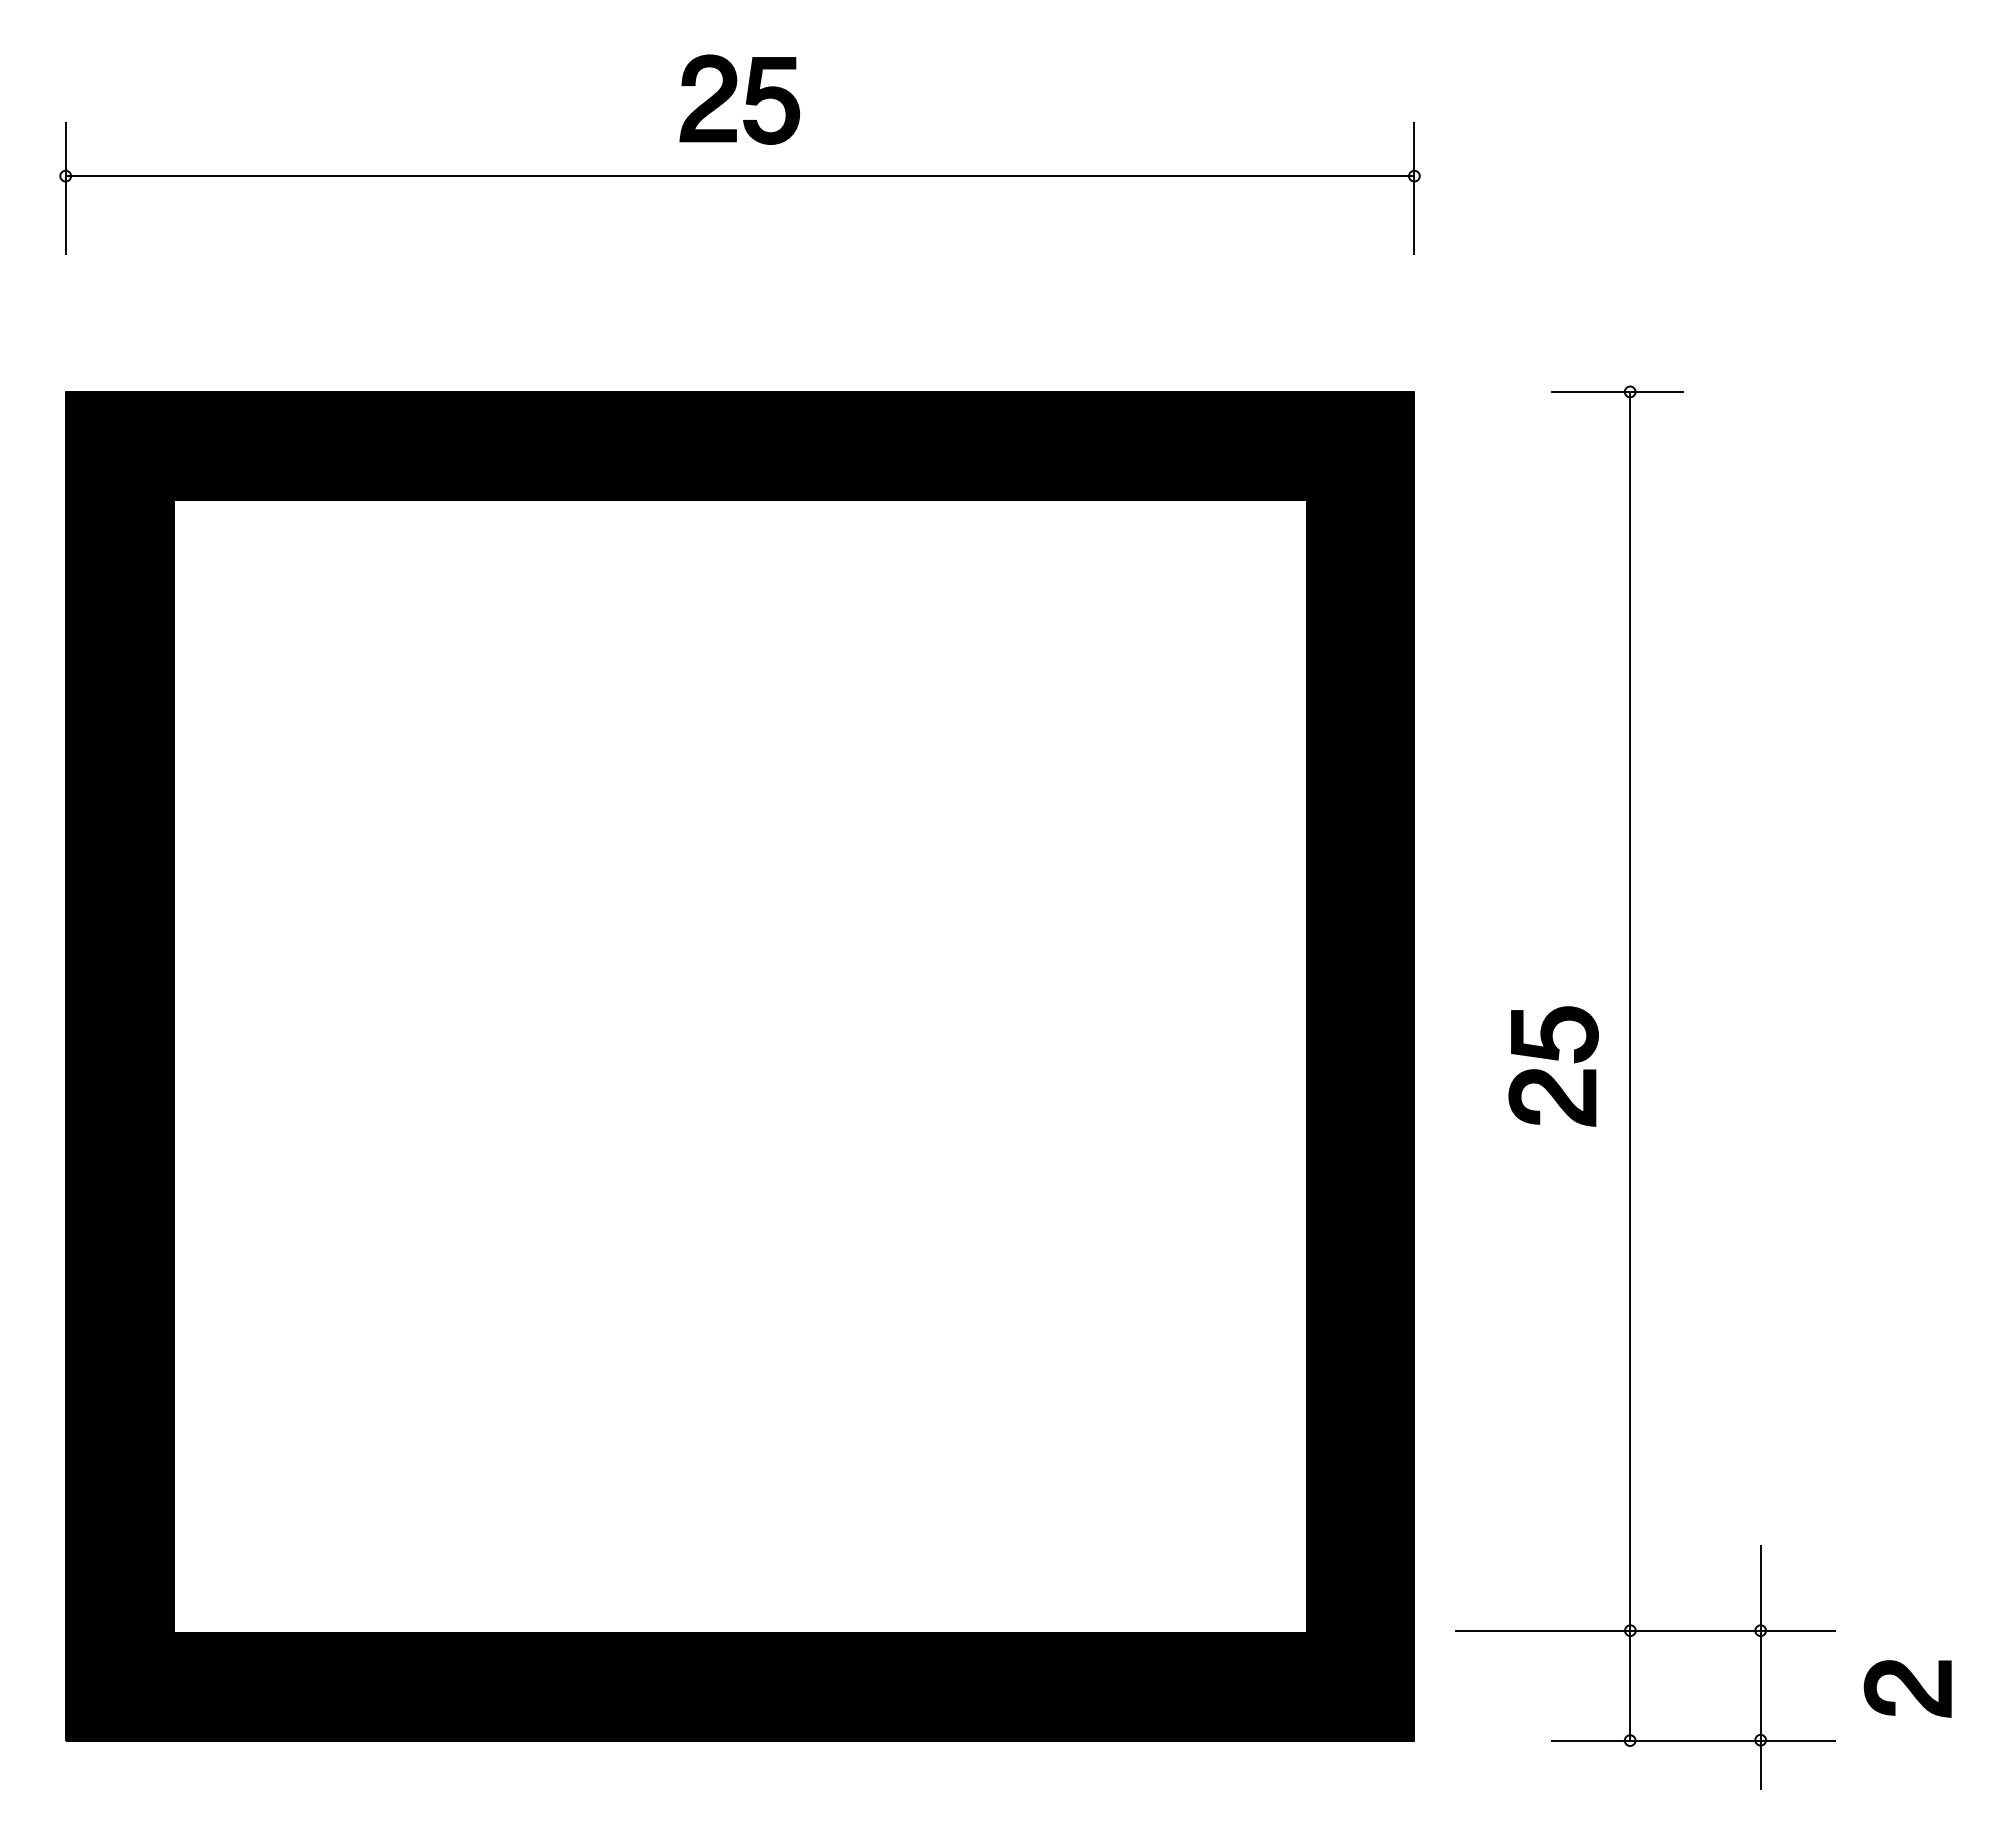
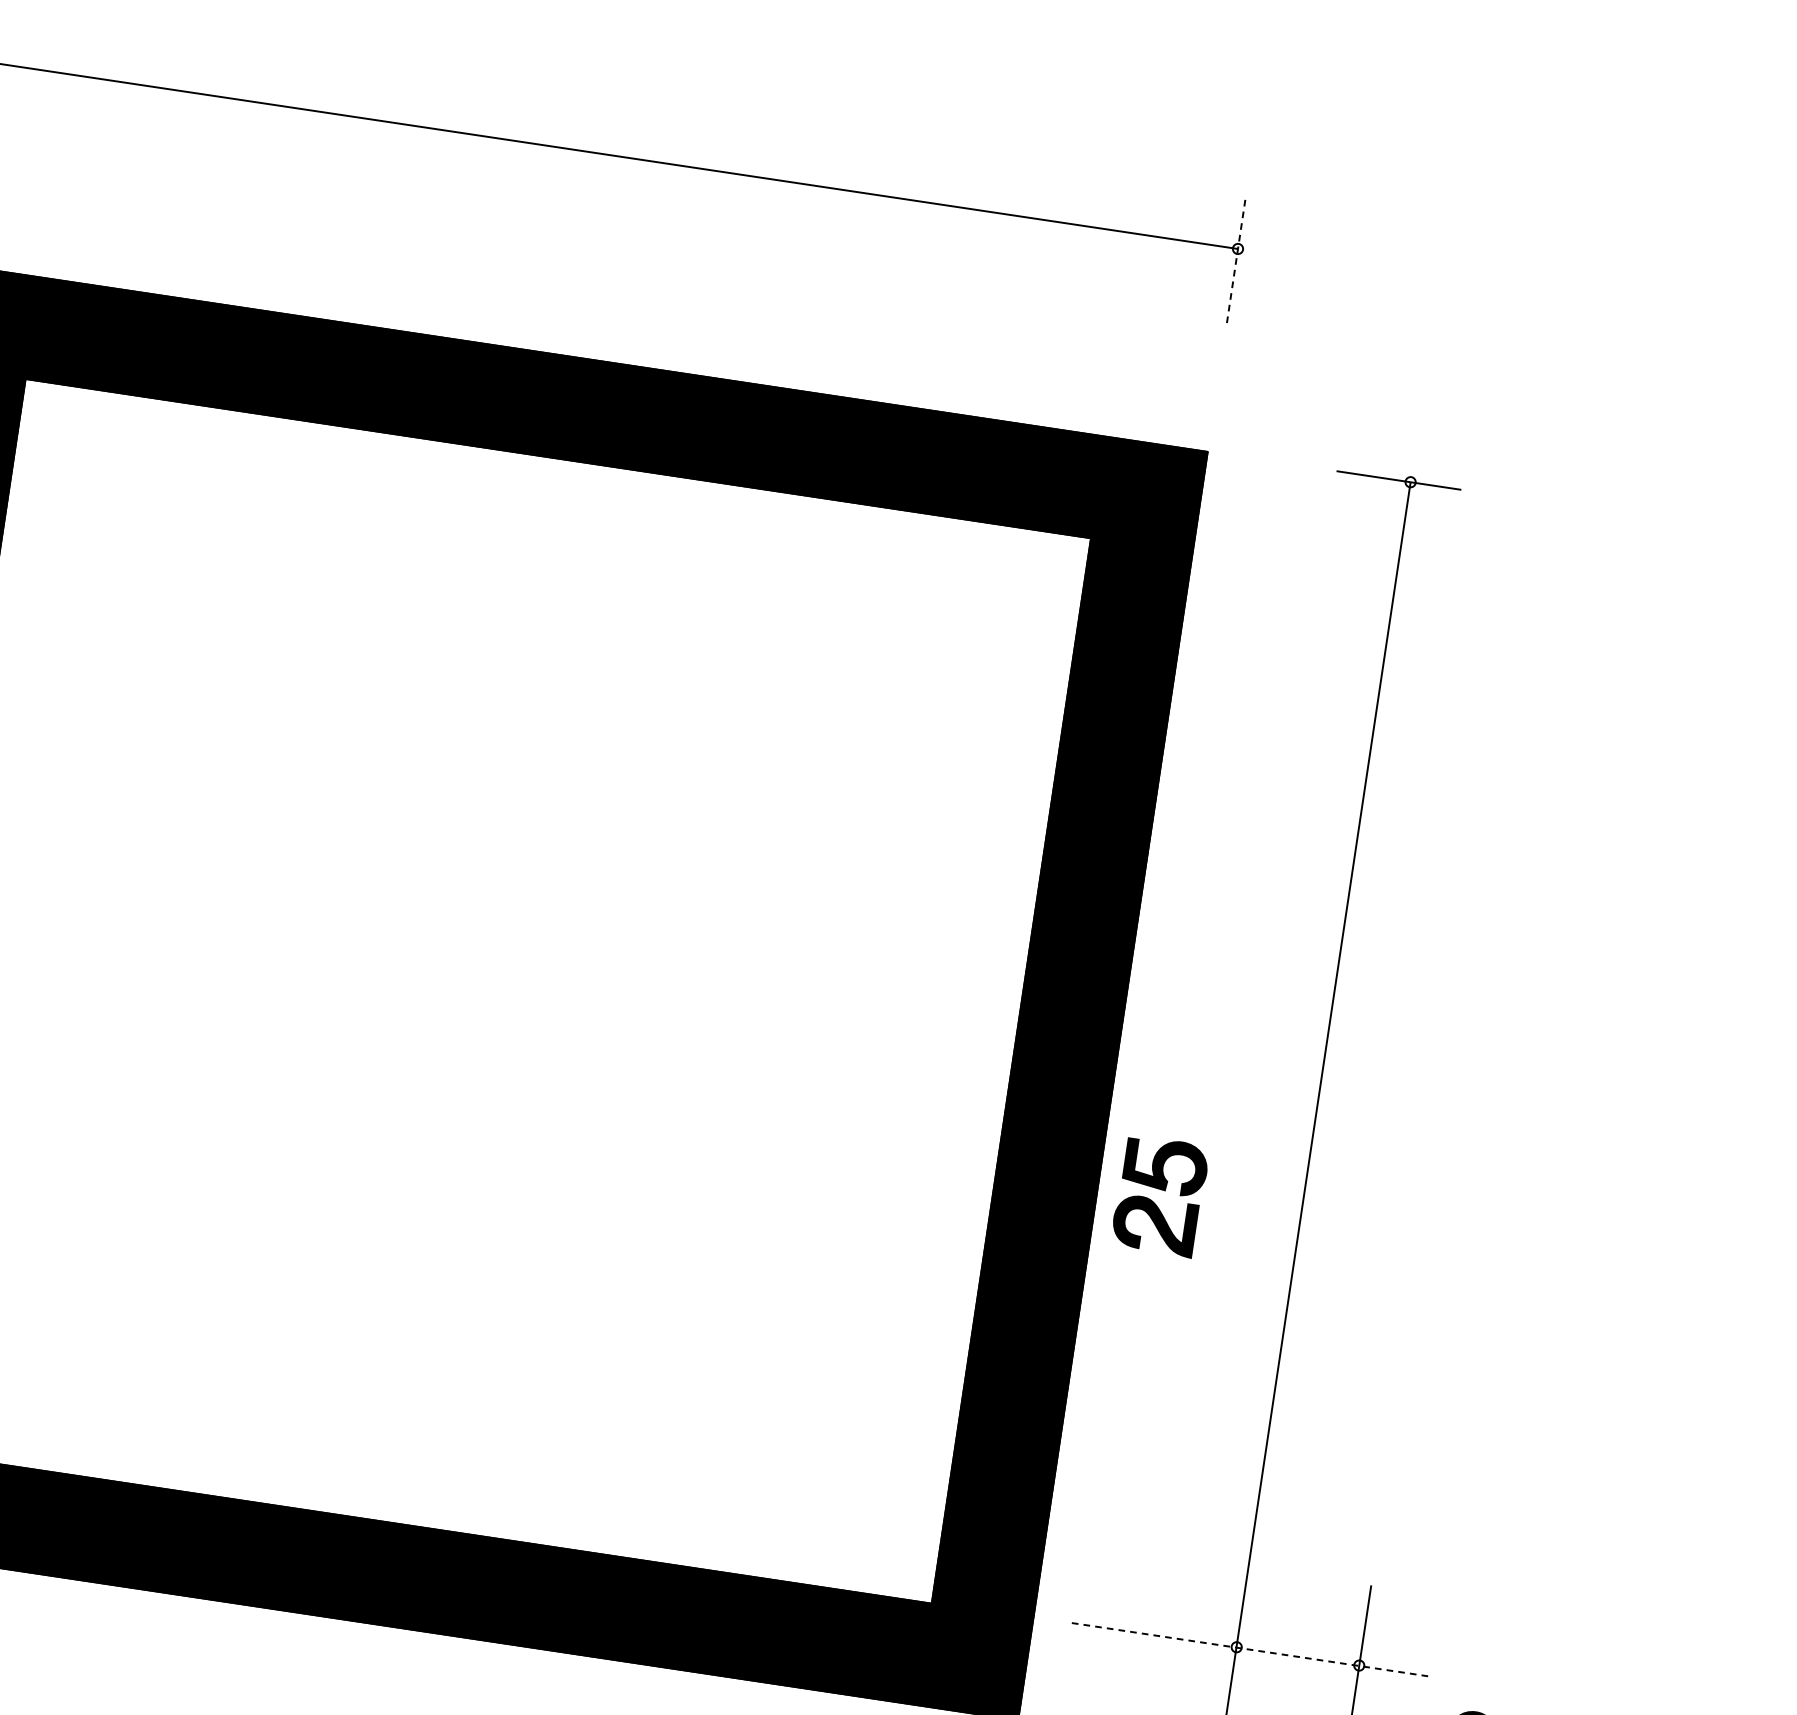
part: (746, 99) -> (620, 83), removed
line: (1414, 188) -> (1236, 260), solid -> dashed
part: (1554, 1060) -> (1161, 1190), moved
line: (1645, 1631) -> (1250, 1650), solid -> dashed

